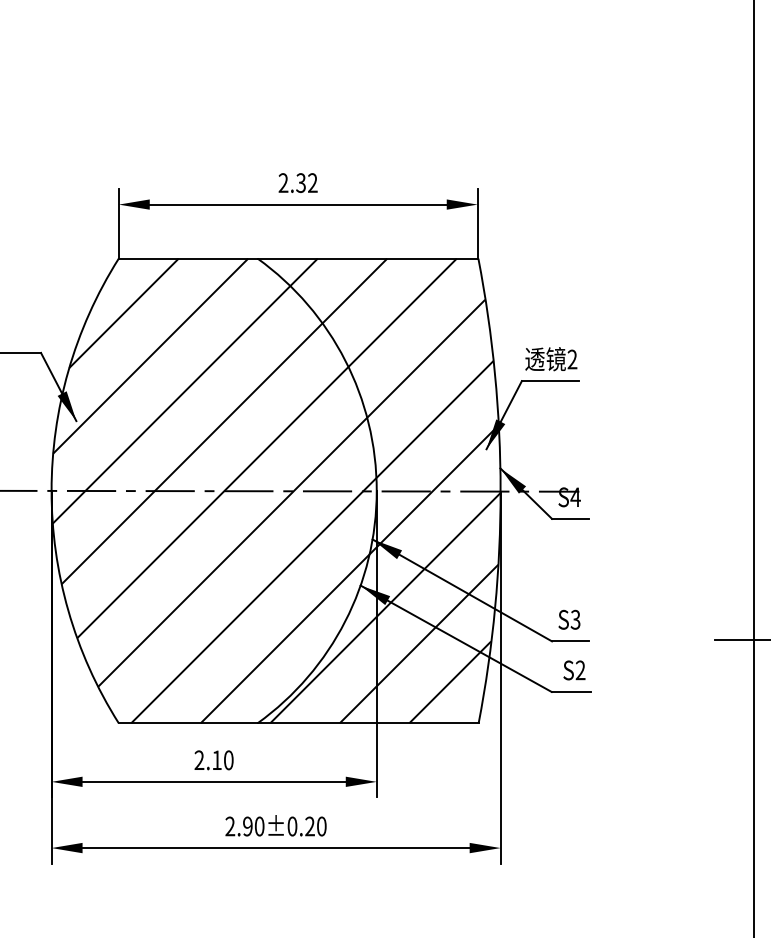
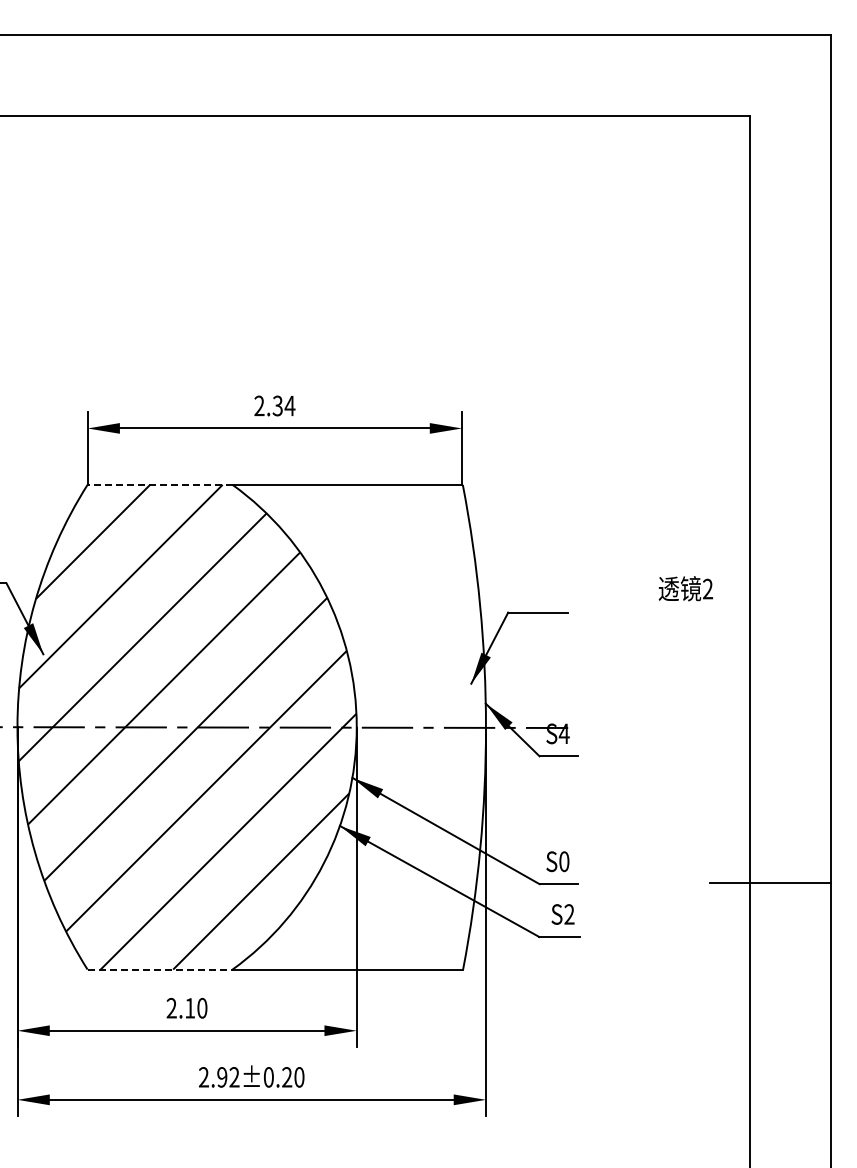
text: (312, 182) -> (289, 405), 2.32 -> 2.34
line: (188, 258) -> (160, 484), solid -> dashed
text: (550, 358) -> (685, 588), moved
hatch: (379, 490) -> (359, 726), removed
text: (575, 619) -> (564, 861), S3 -> S0
line: (188, 723) -> (160, 969), solid -> dashed
text: (259, 826) -> (234, 1077), 2.90±0.20 -> 2.92±0.20

